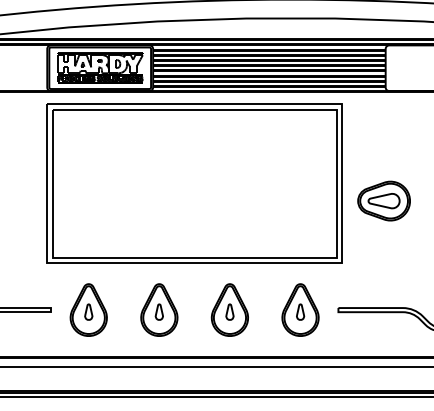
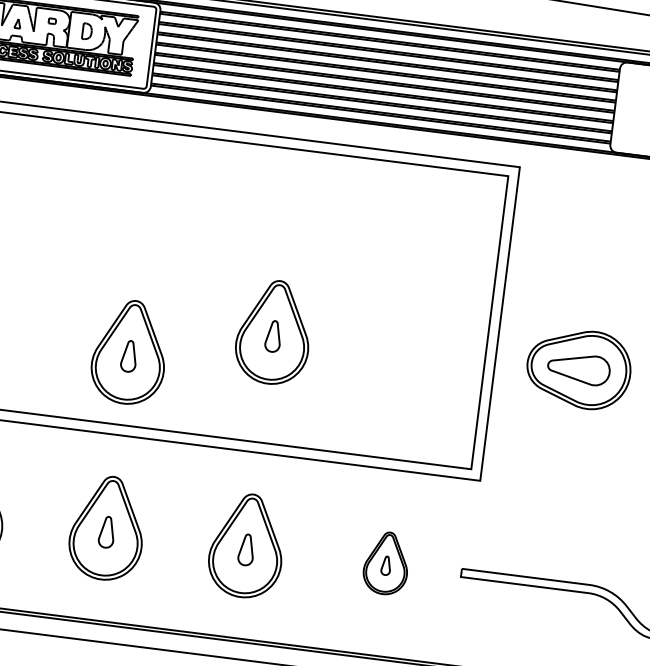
part: (229, 201) -> (273, 331), added
part: (159, 220) -> (130, 351), added
part: (300, 309) -> (386, 562), size x0.6

